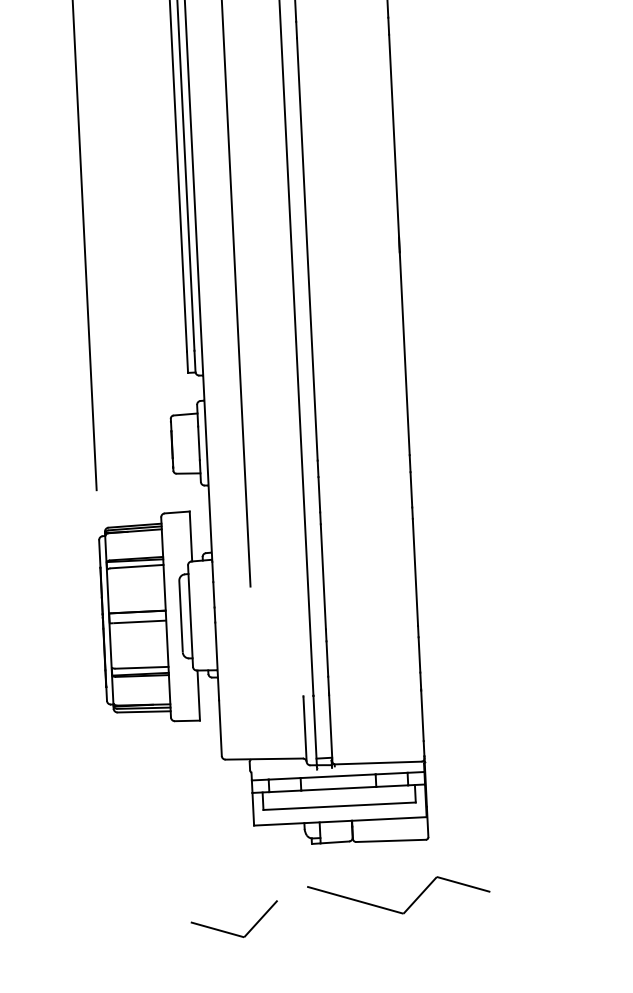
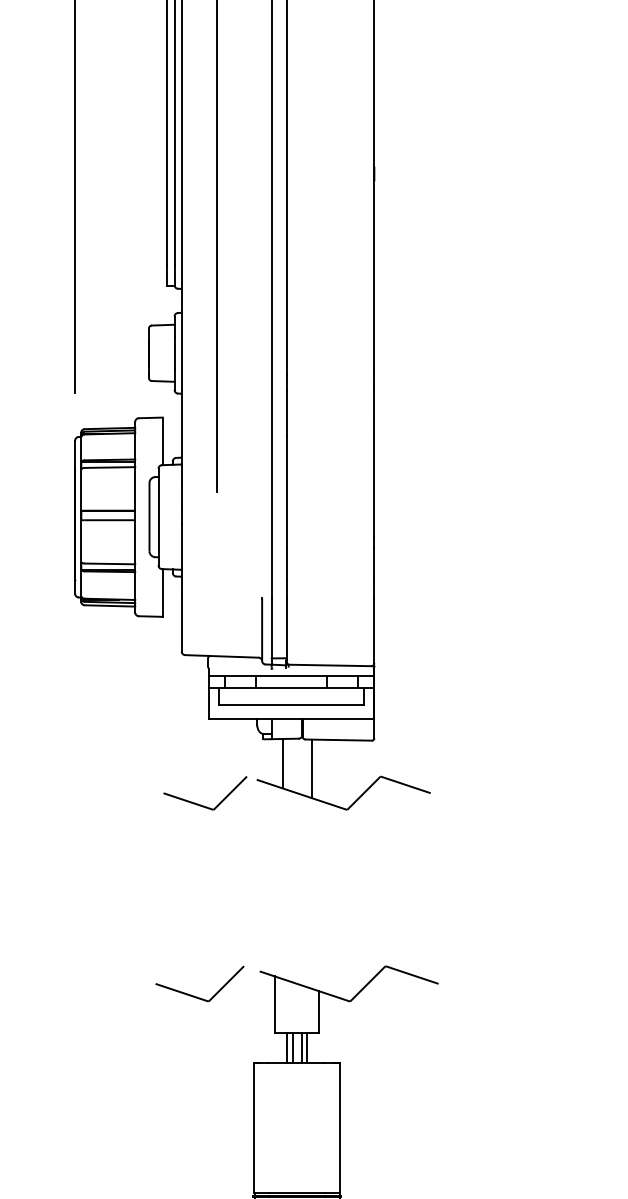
line: (333, 868) -> (282, 763), added
line: (363, 872) -> (311, 768), added
part: (231, 932) -> (201, 804), moved

